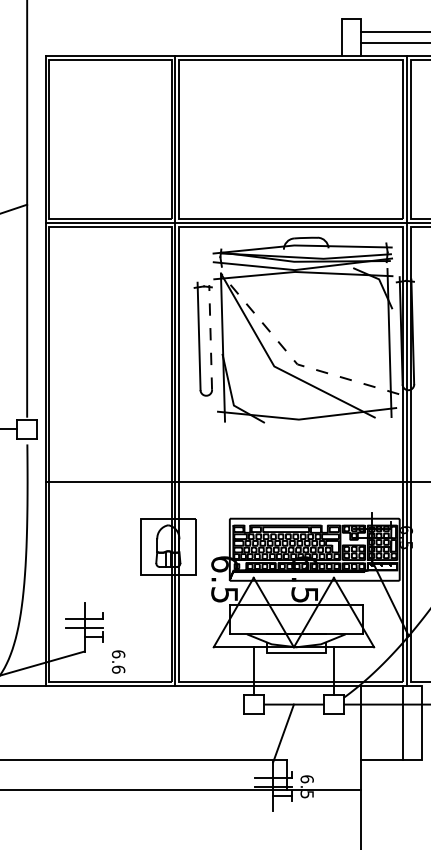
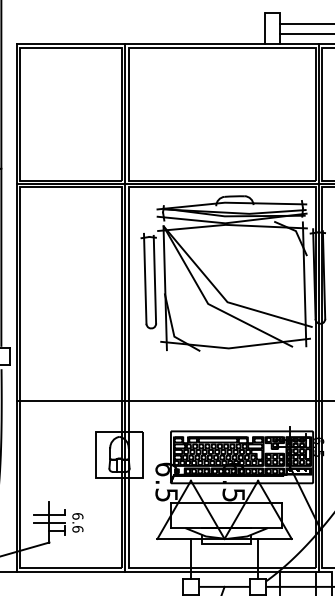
line: (210, 336) -> (154, 278), dashed -> solid
line: (293, 359) -> (224, 298), dashed -> solid
text: (118, 661) -> (77, 522), moved

